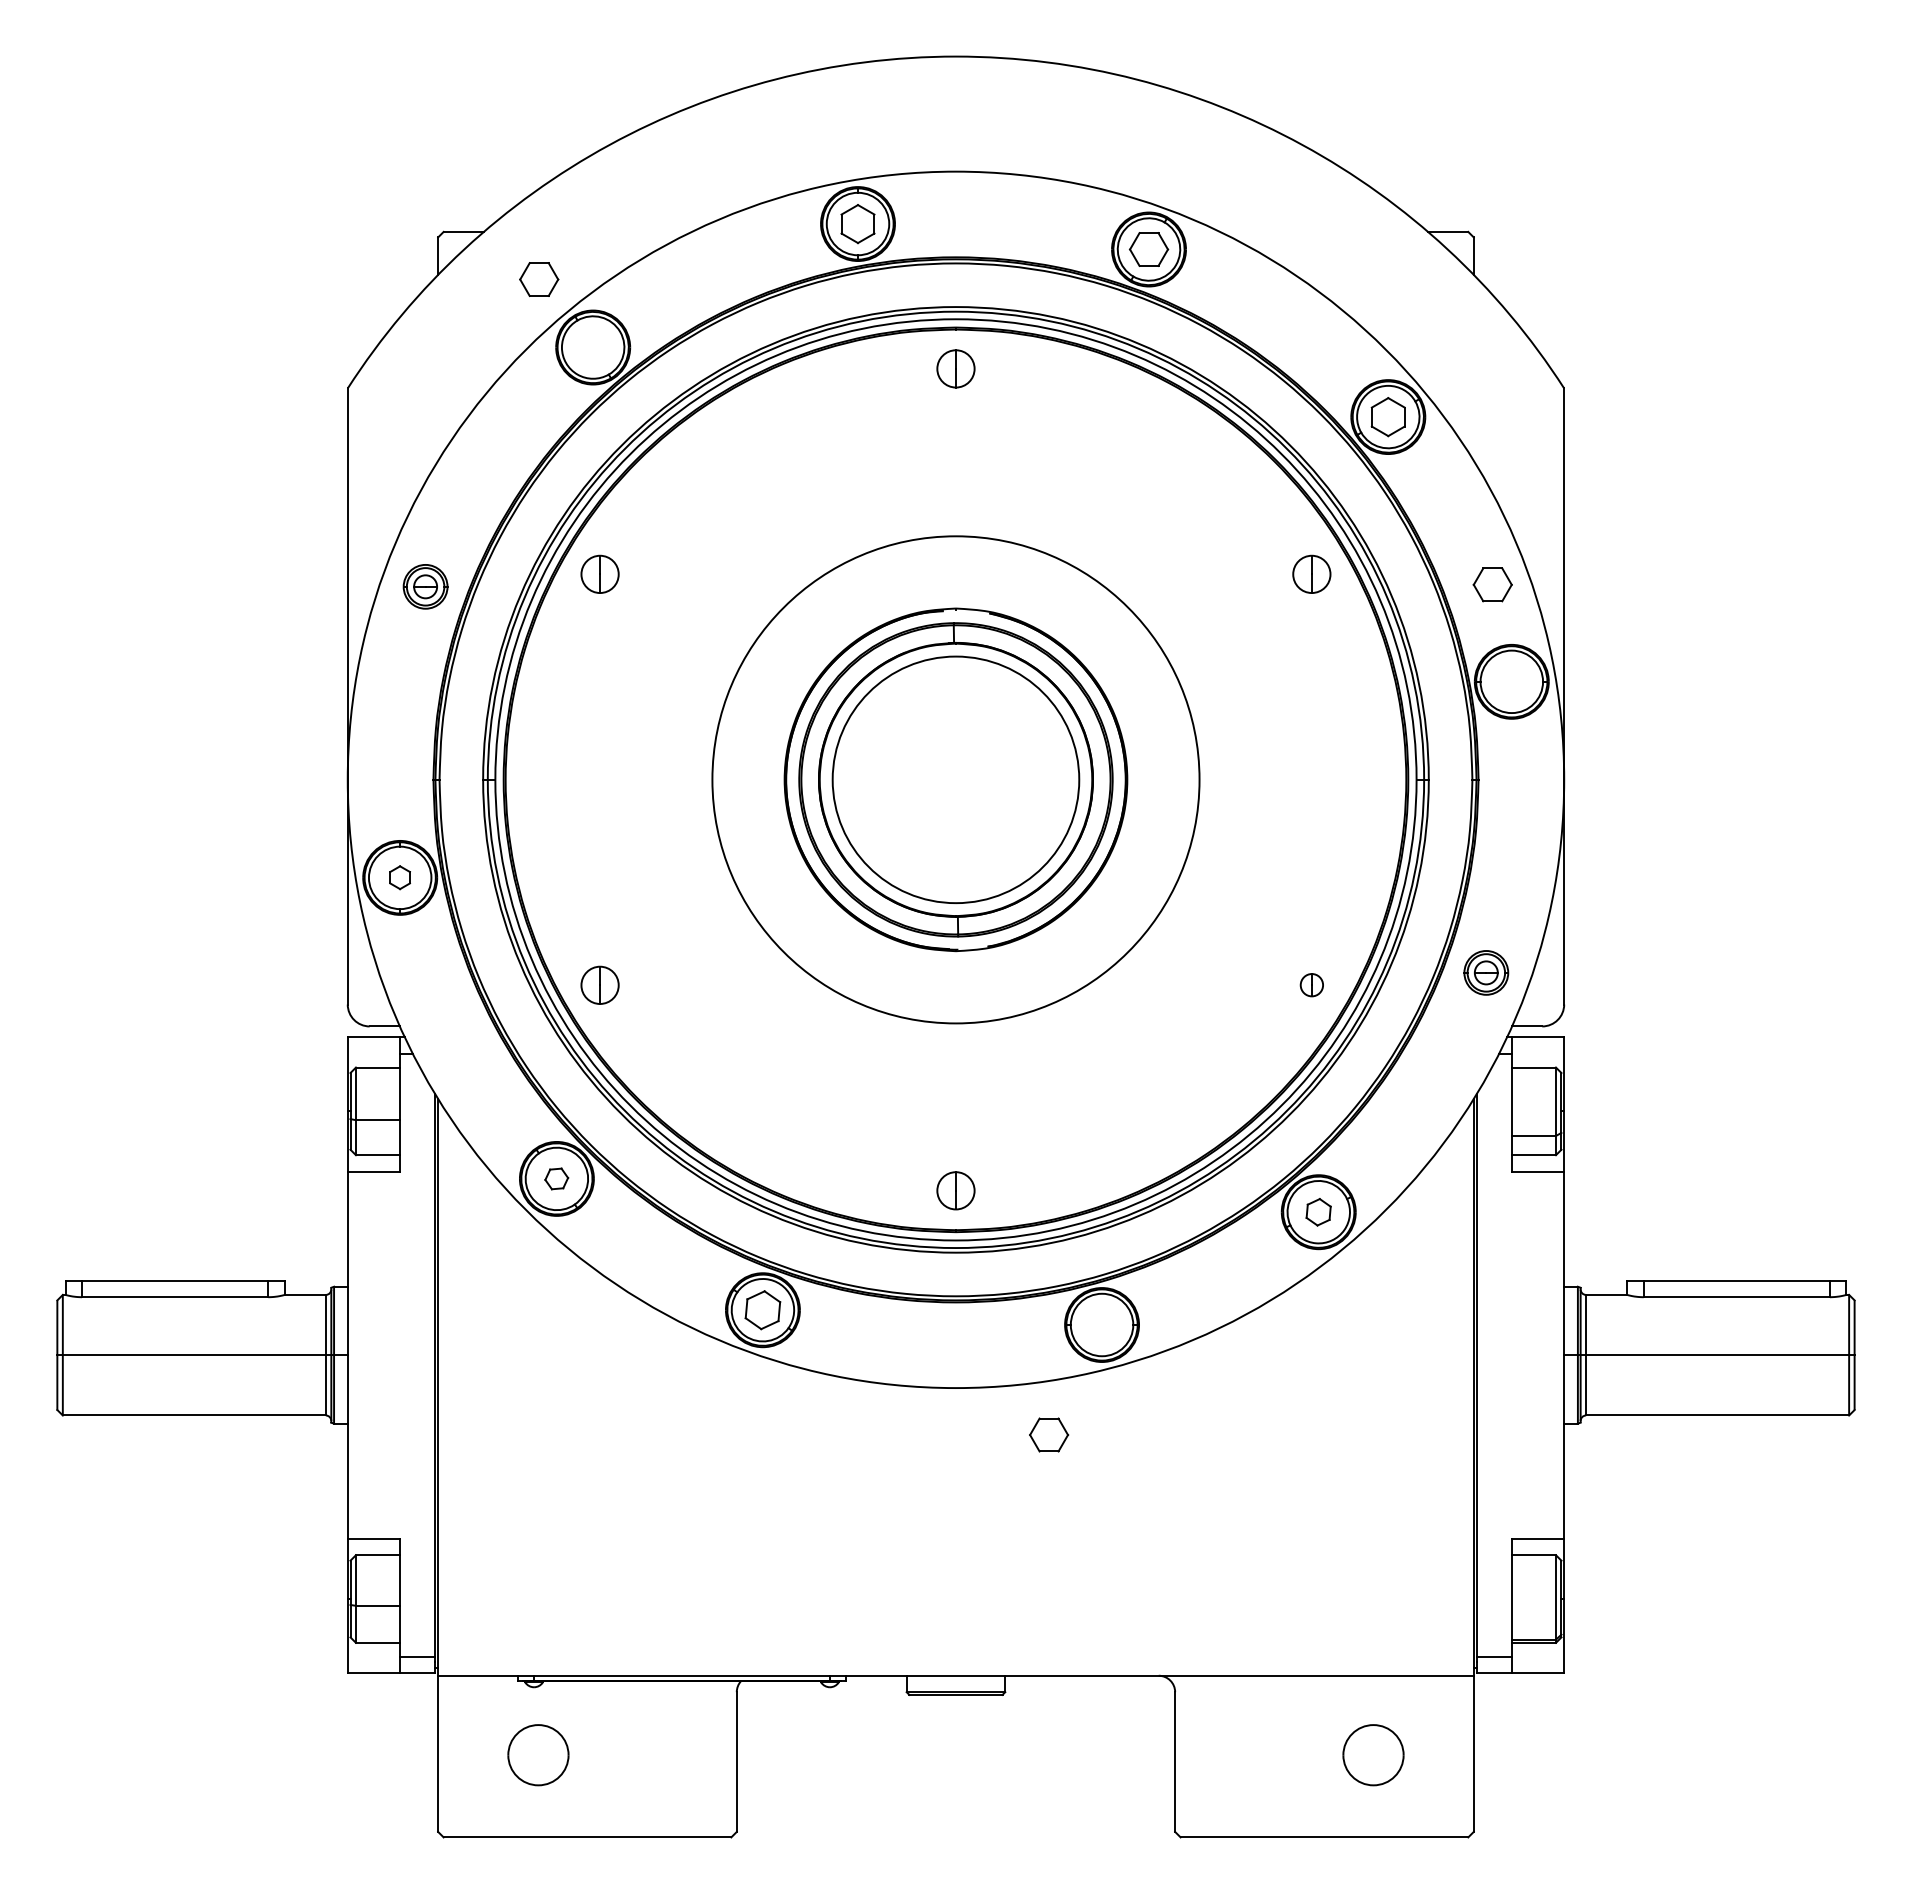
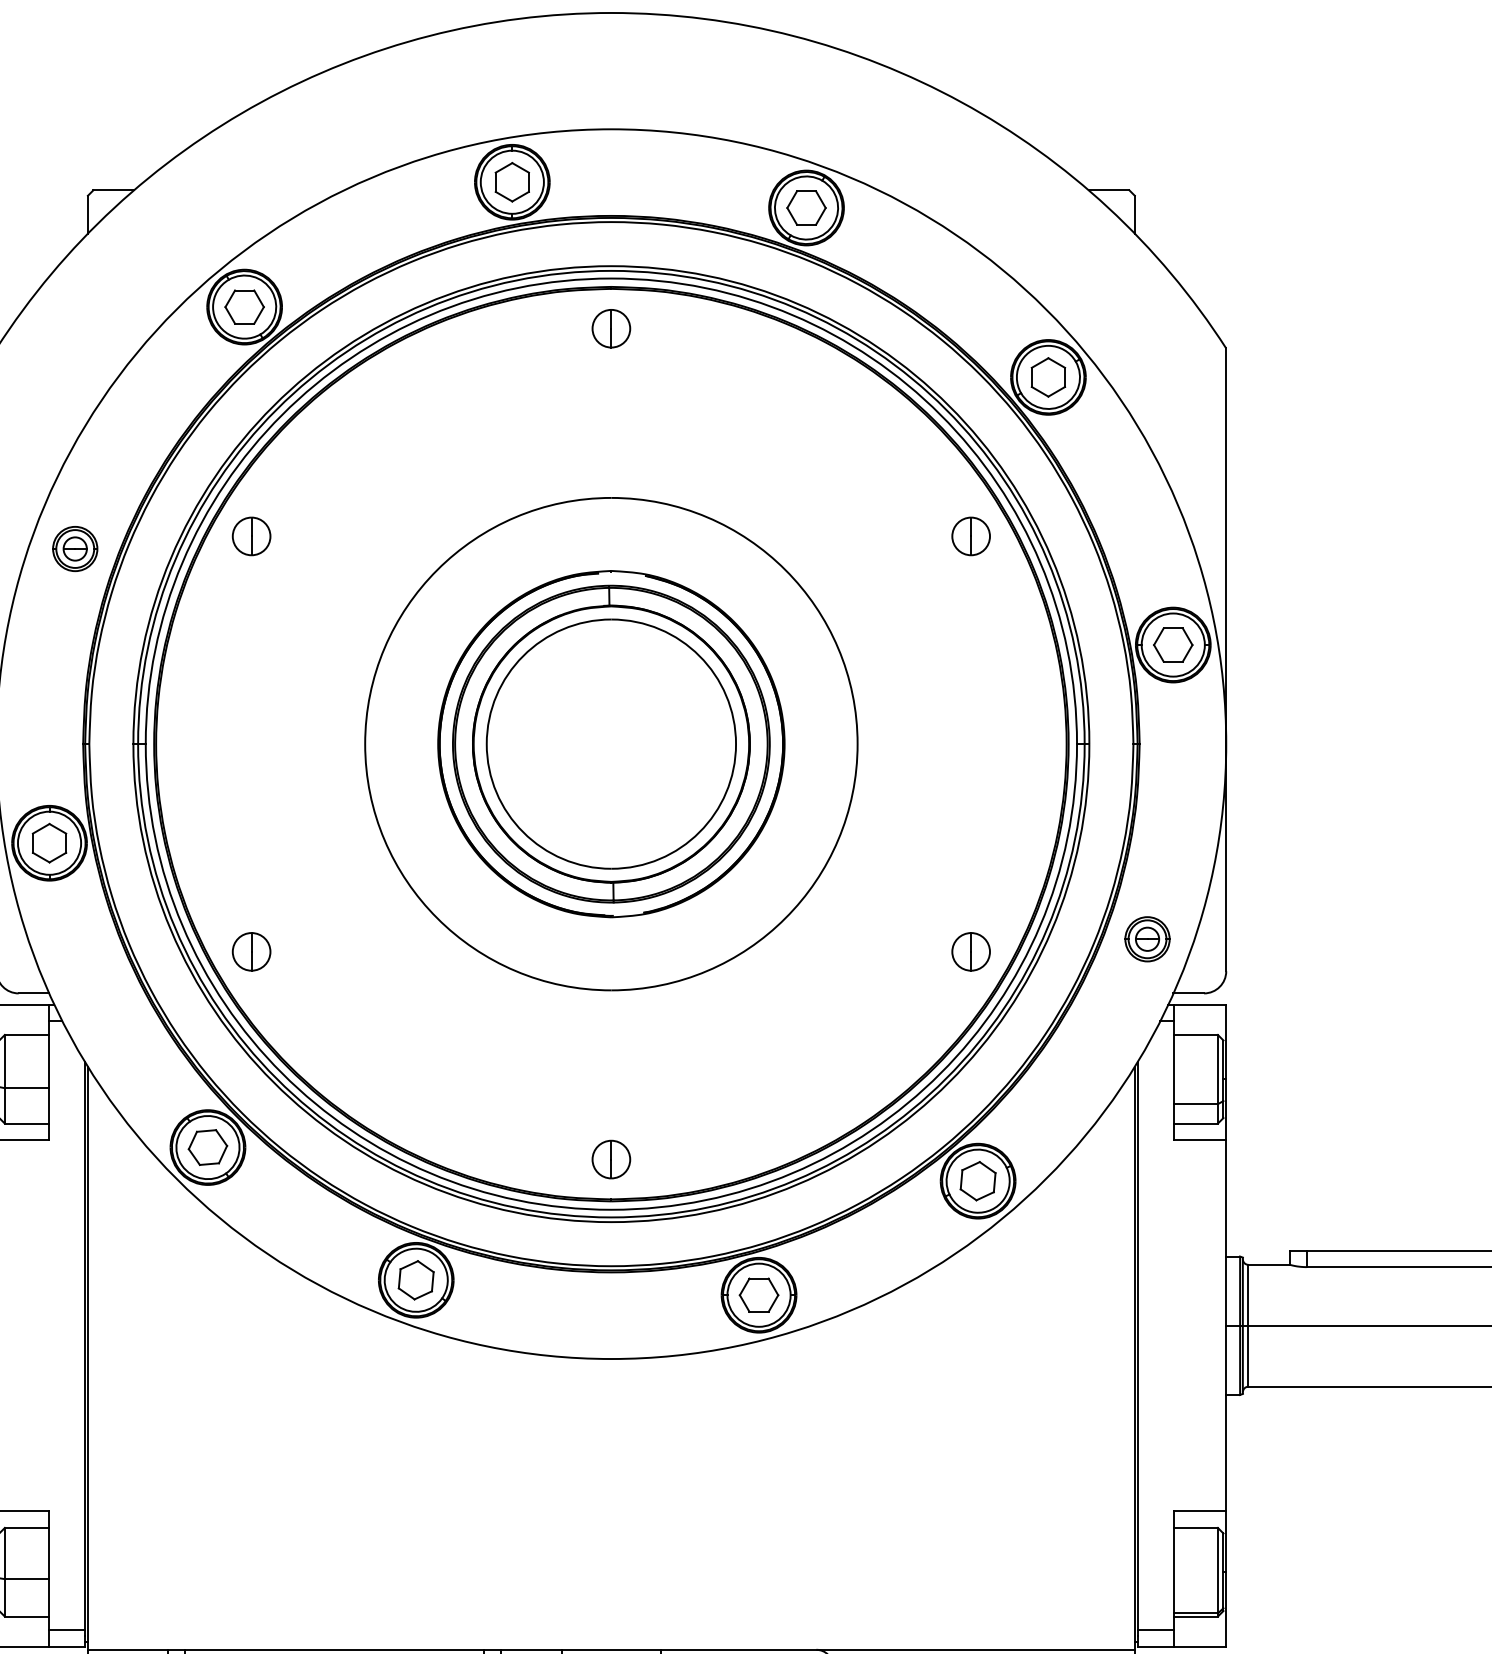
part: (539, 279) -> (244, 307), moved
part: (1492, 584) -> (1172, 644), moved
part: (399, 877) -> (48, 842), size x1.67
part: (1311, 984) -> (970, 951), size x1.67
part: (556, 1178) -> (207, 1147), size x1.67
part: (1318, 1212) -> (977, 1181), size x1.43
part: (1049, 1434) -> (759, 1294), moved

